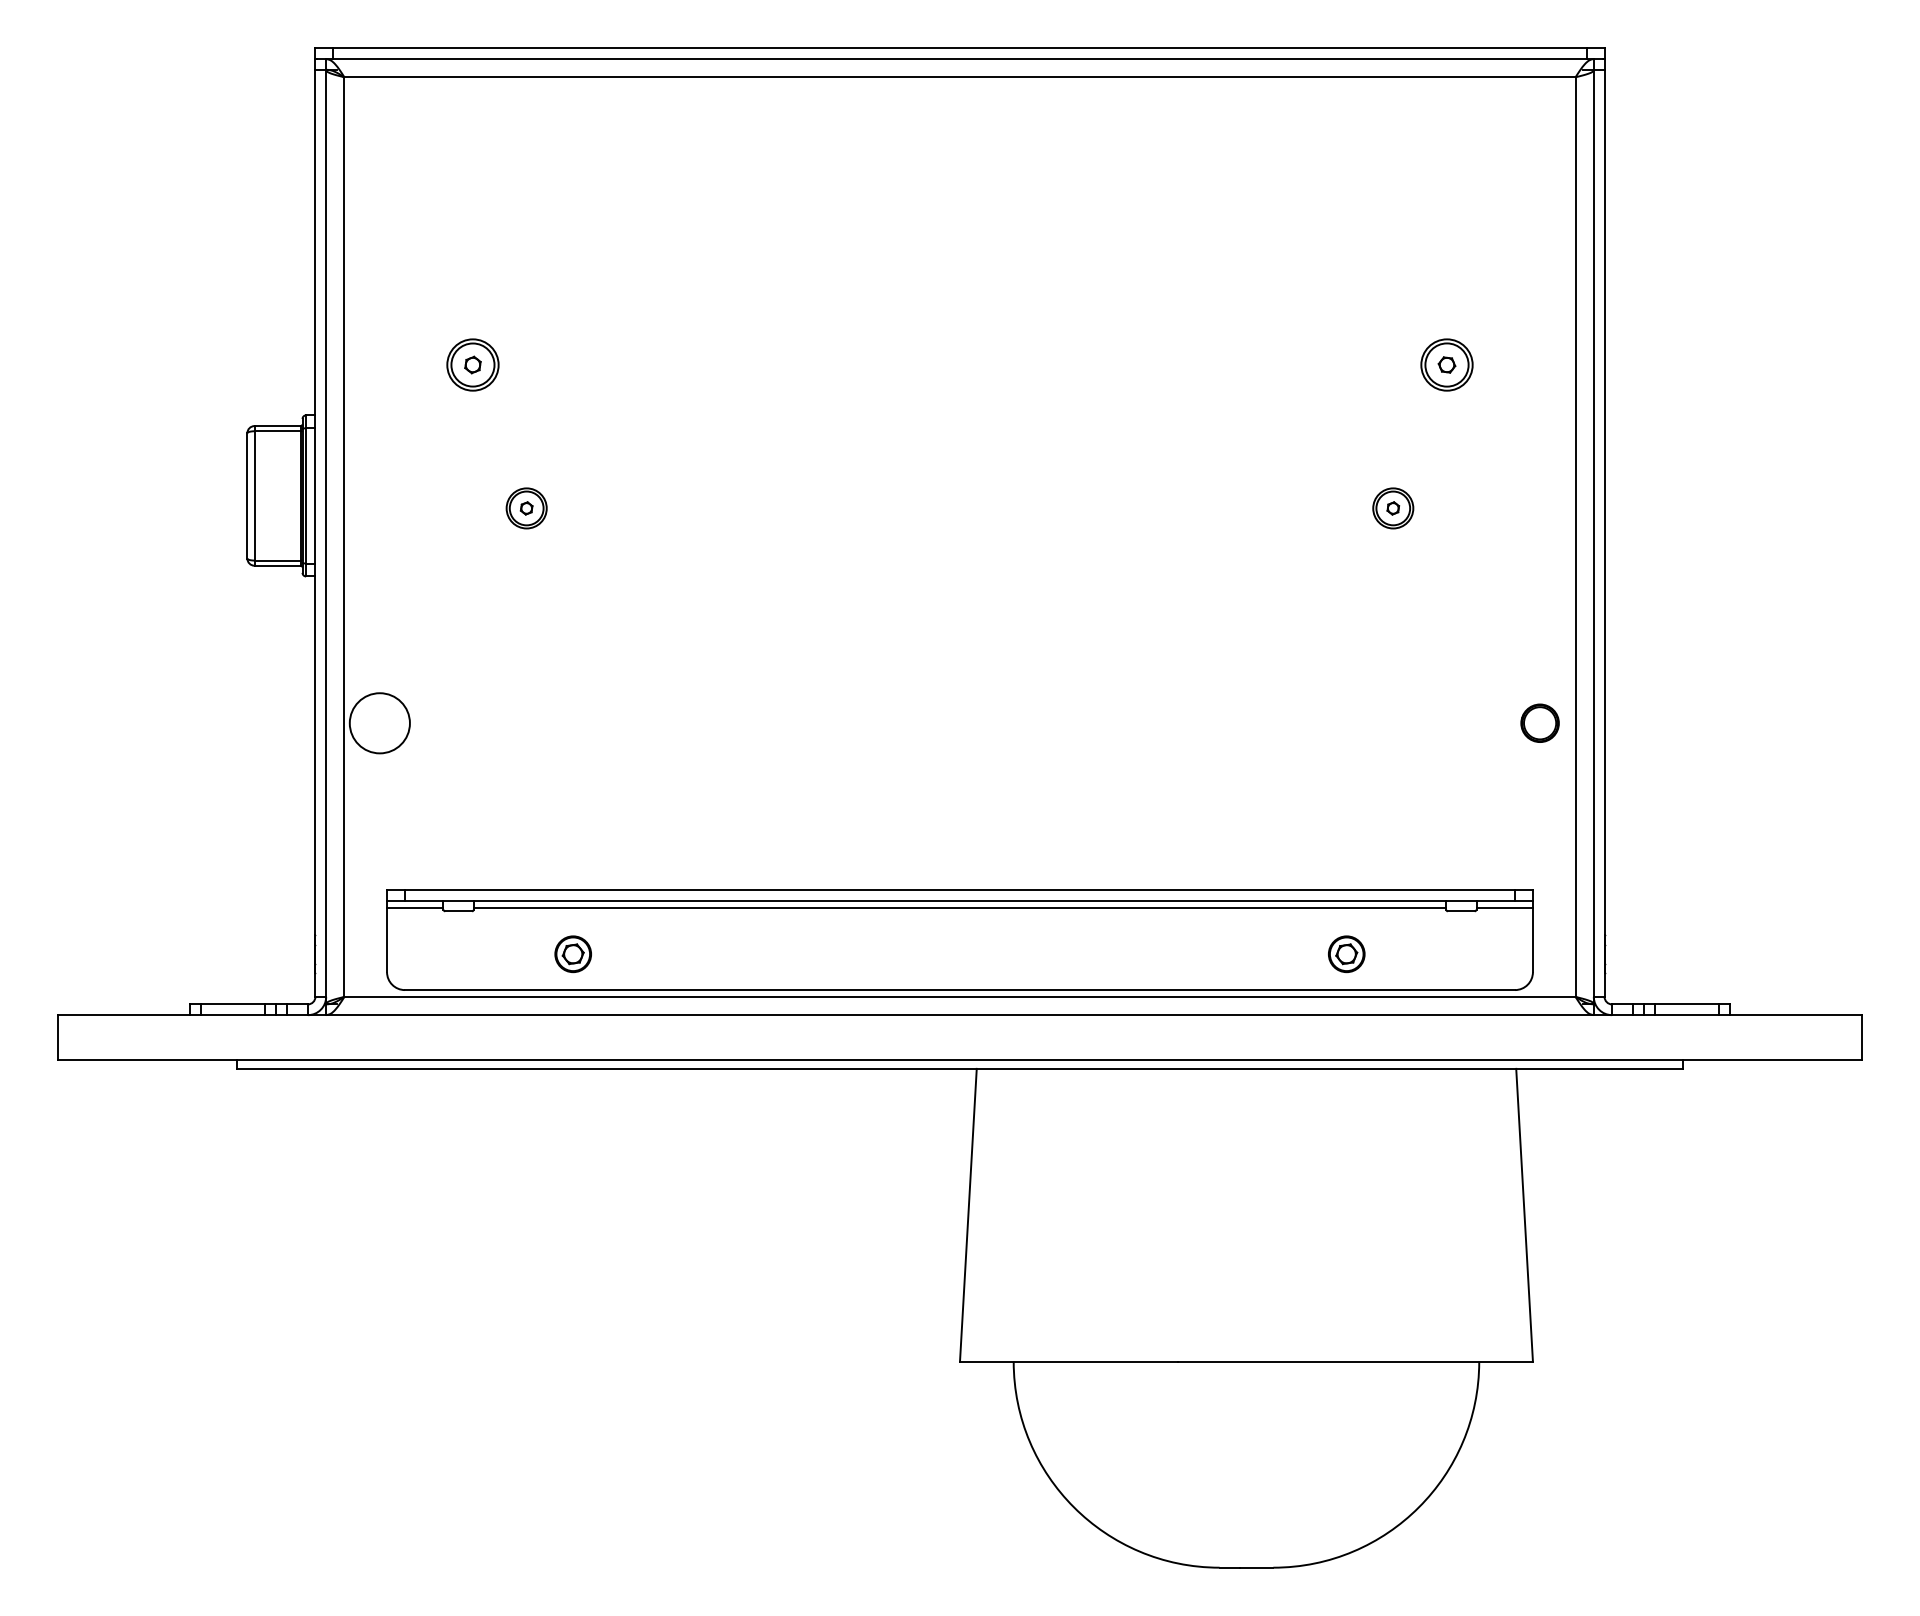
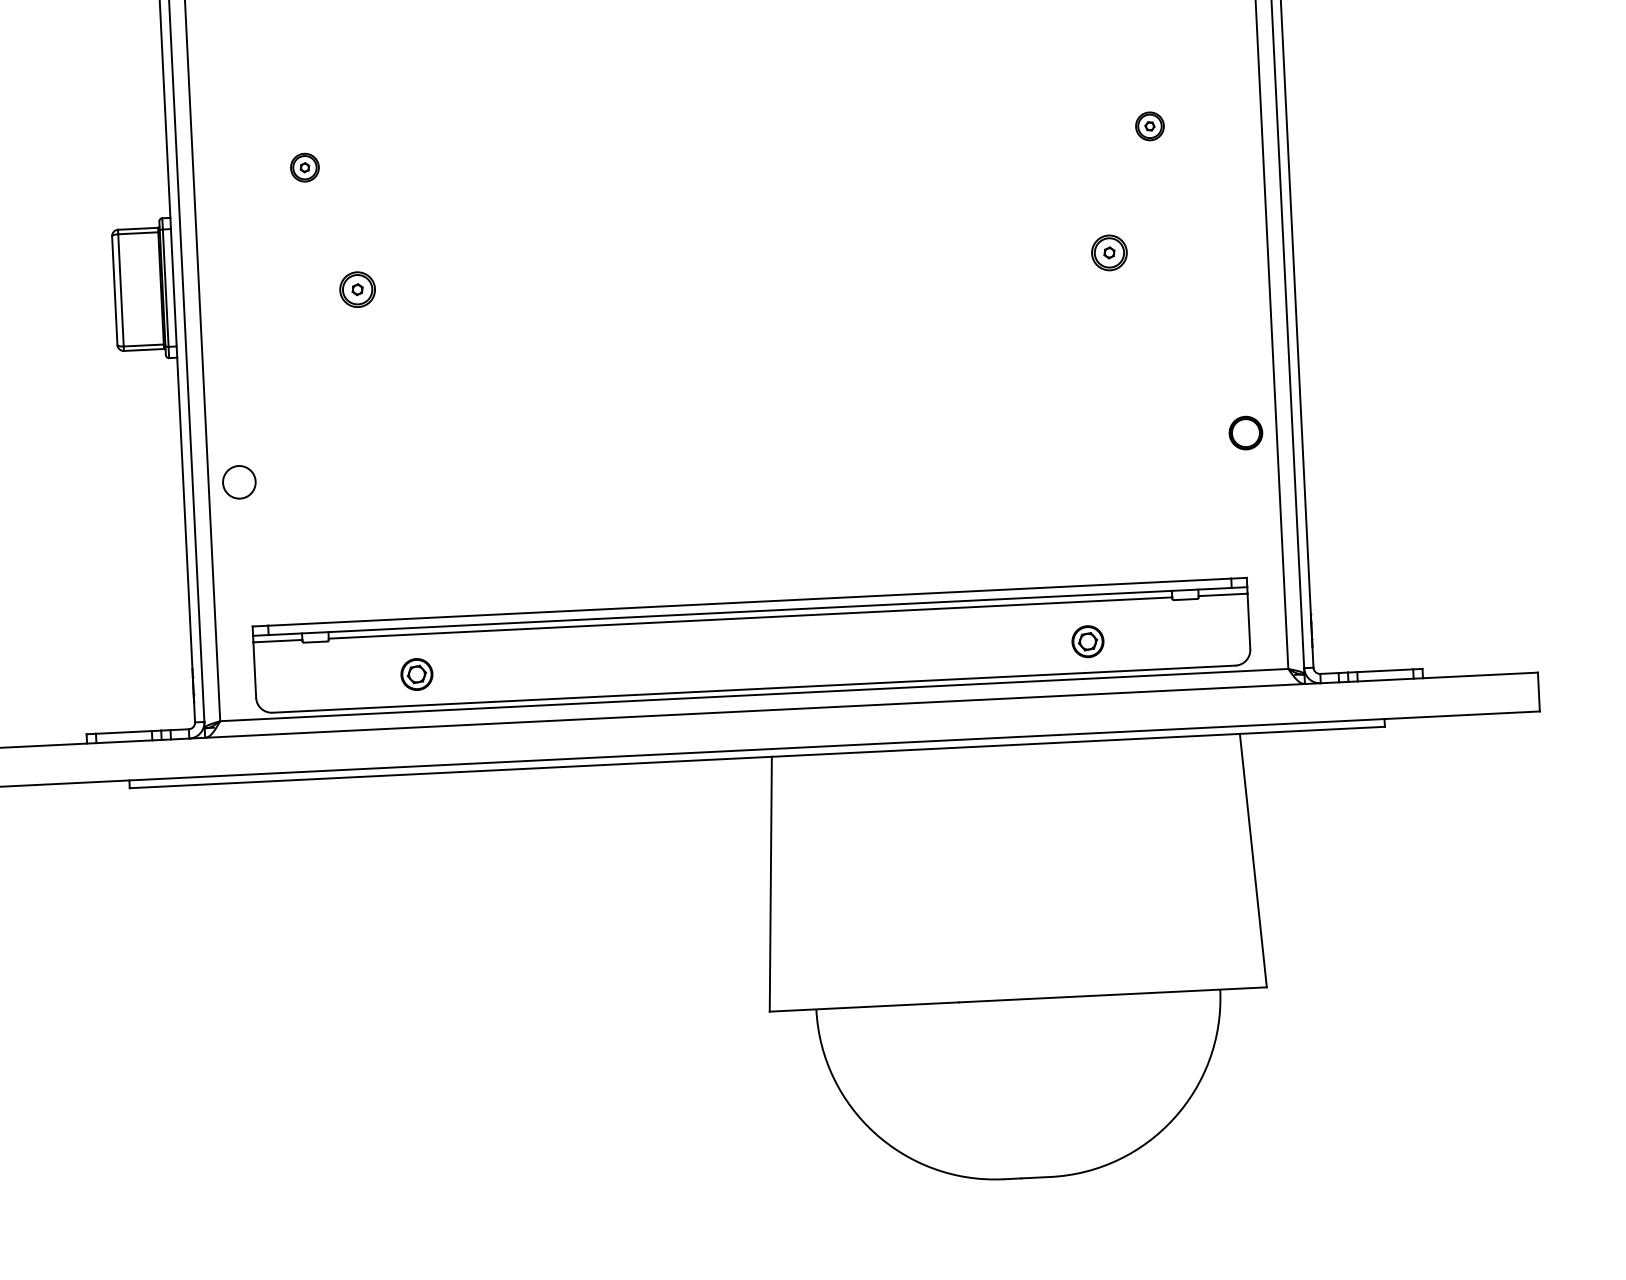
part: (472, 365) -> (304, 167), size x0.62
part: (1446, 365) -> (1149, 126), size x0.62
circle: (379, 723) -> (239, 482), size x0.62

